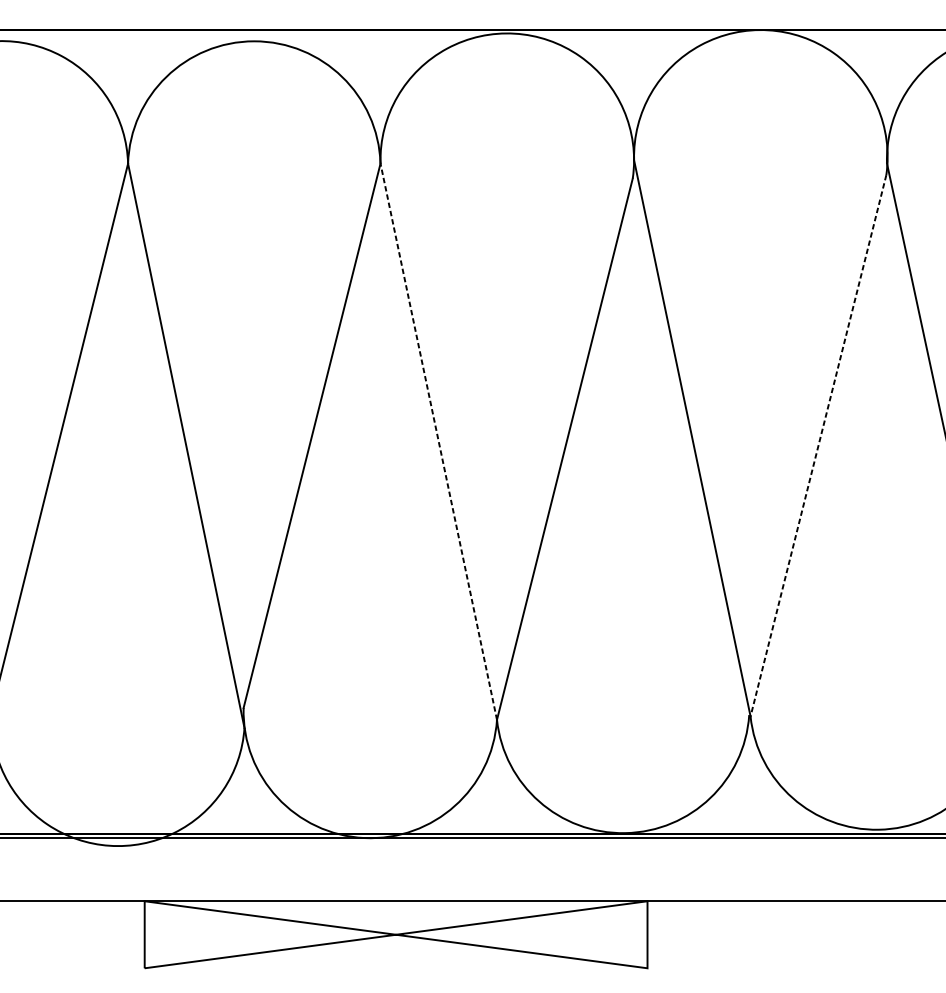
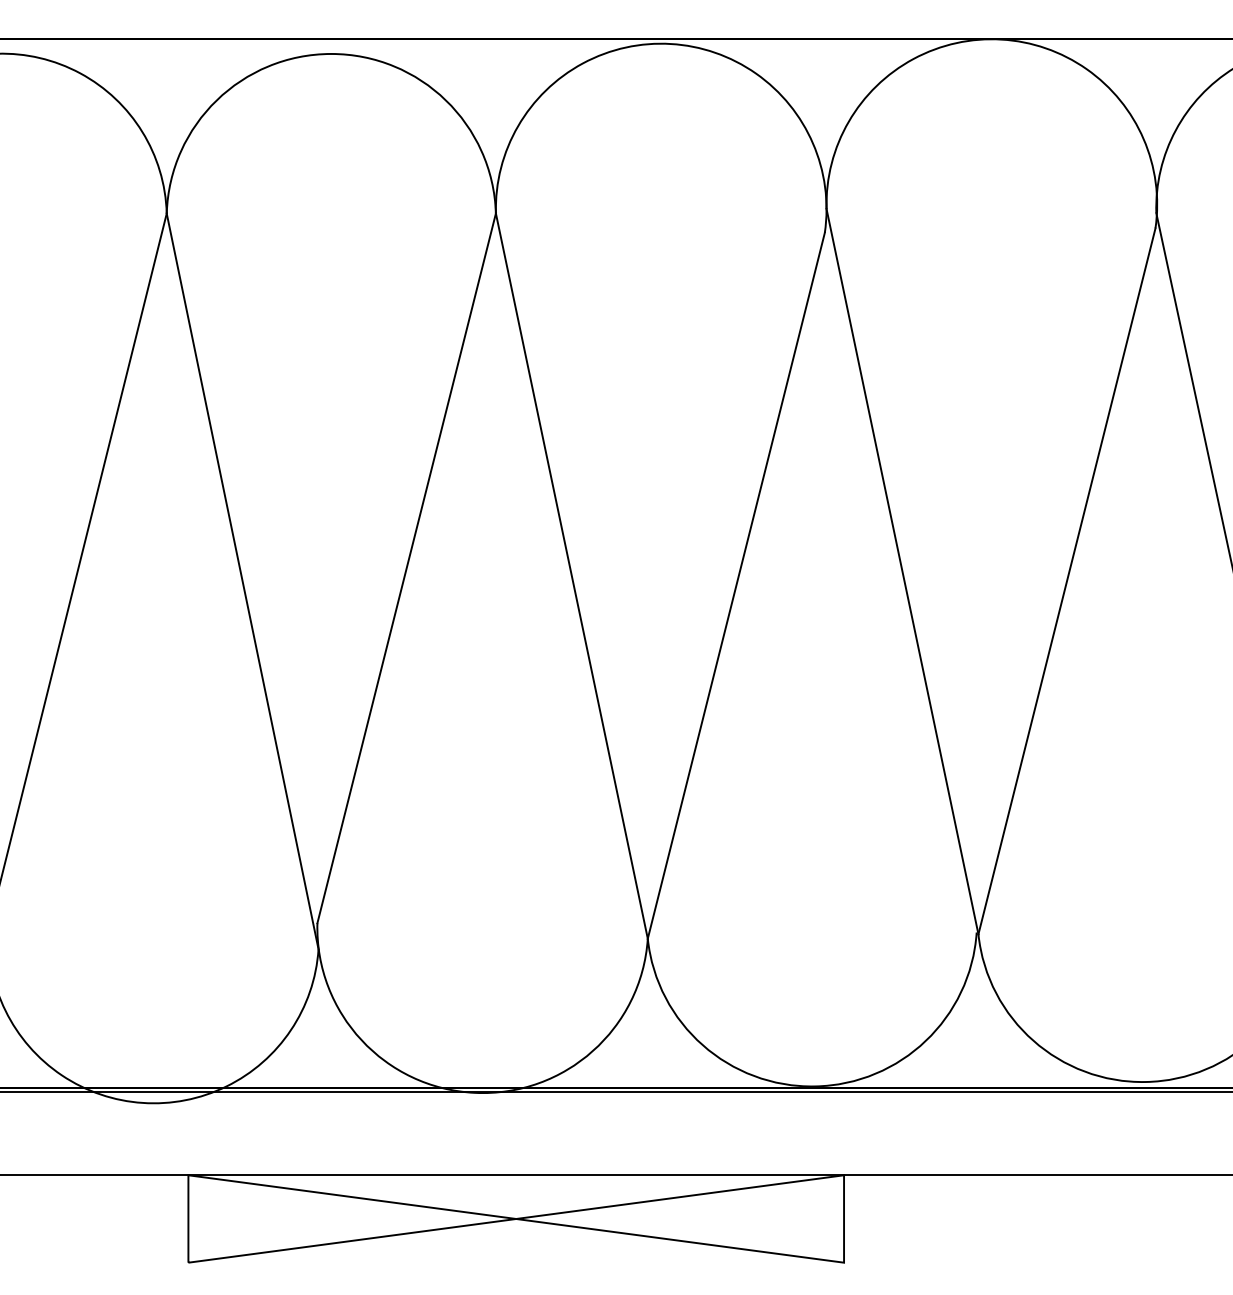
line: (438, 442) -> (571, 576), dashed -> solid
line: (818, 445) -> (1066, 581), dashed -> solid

